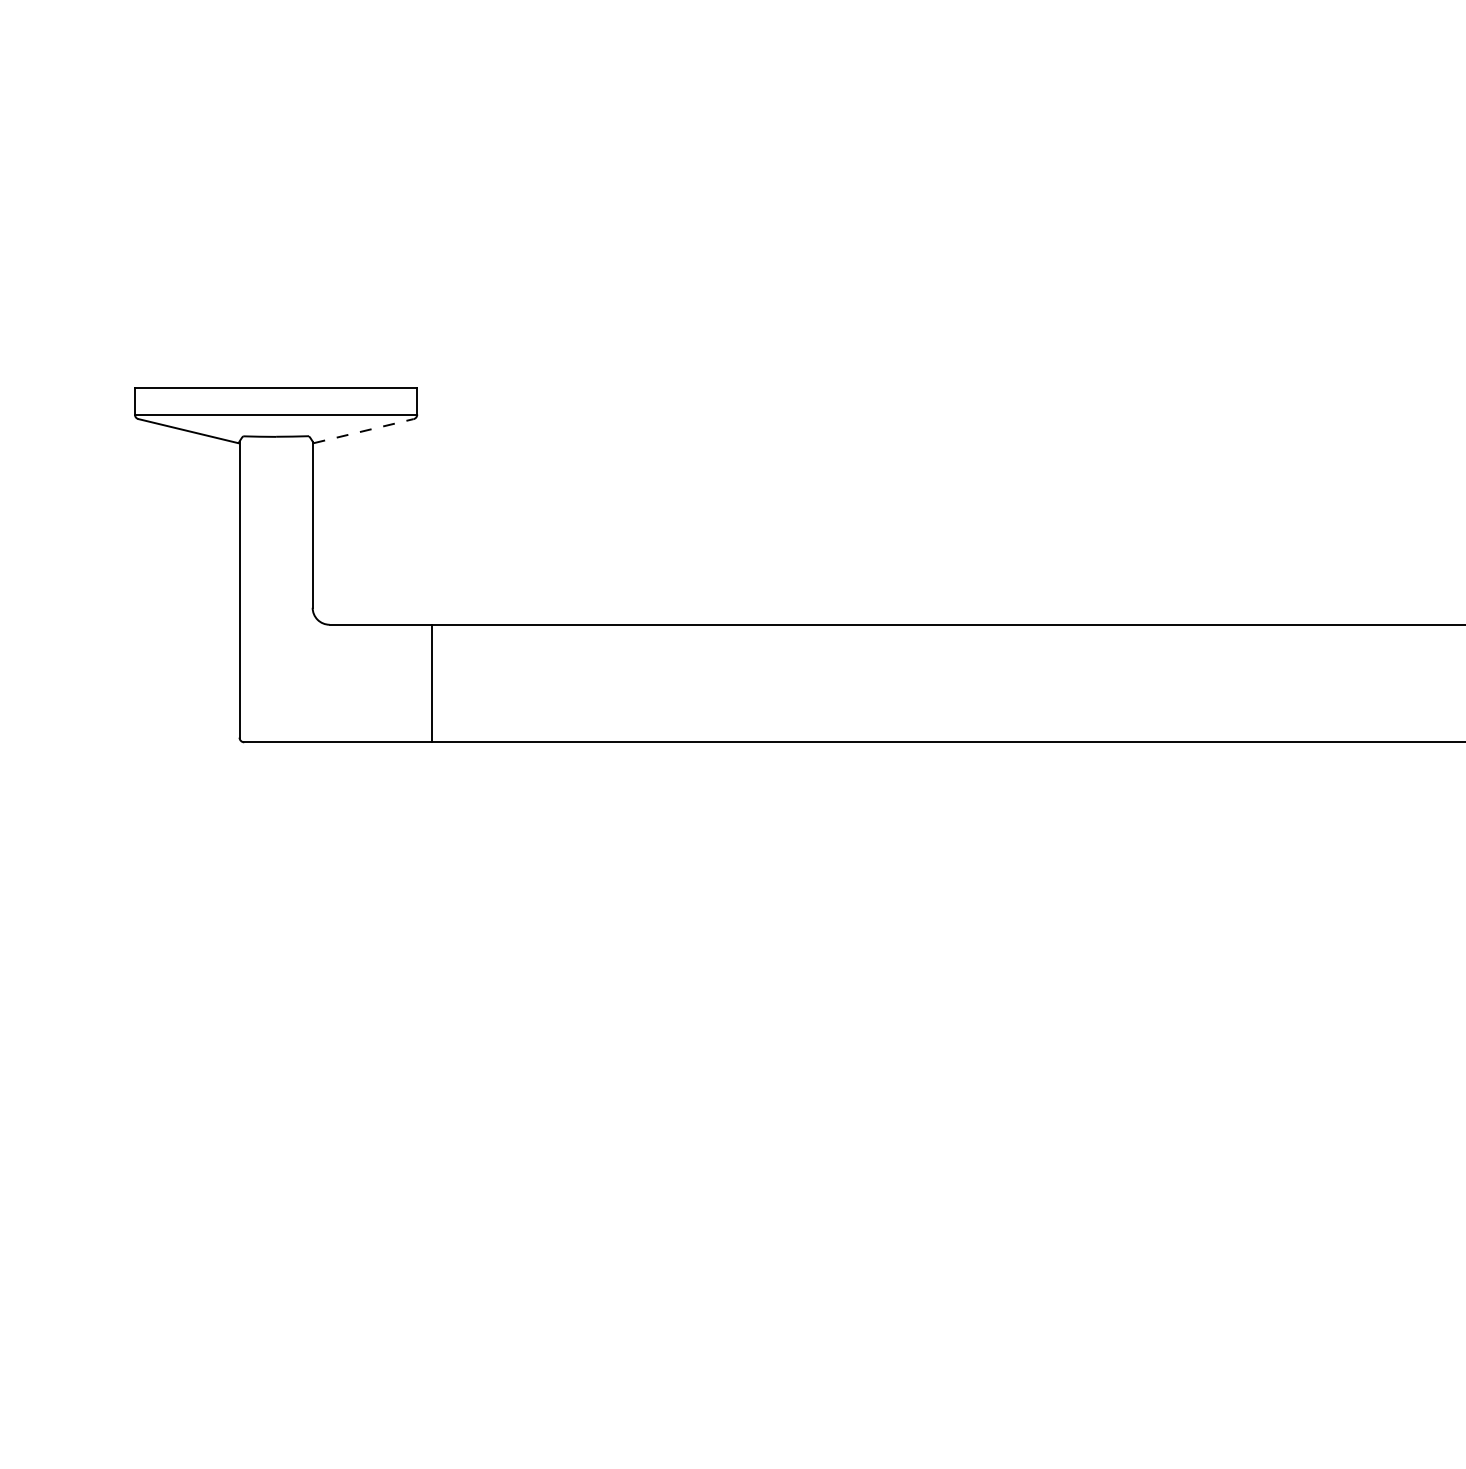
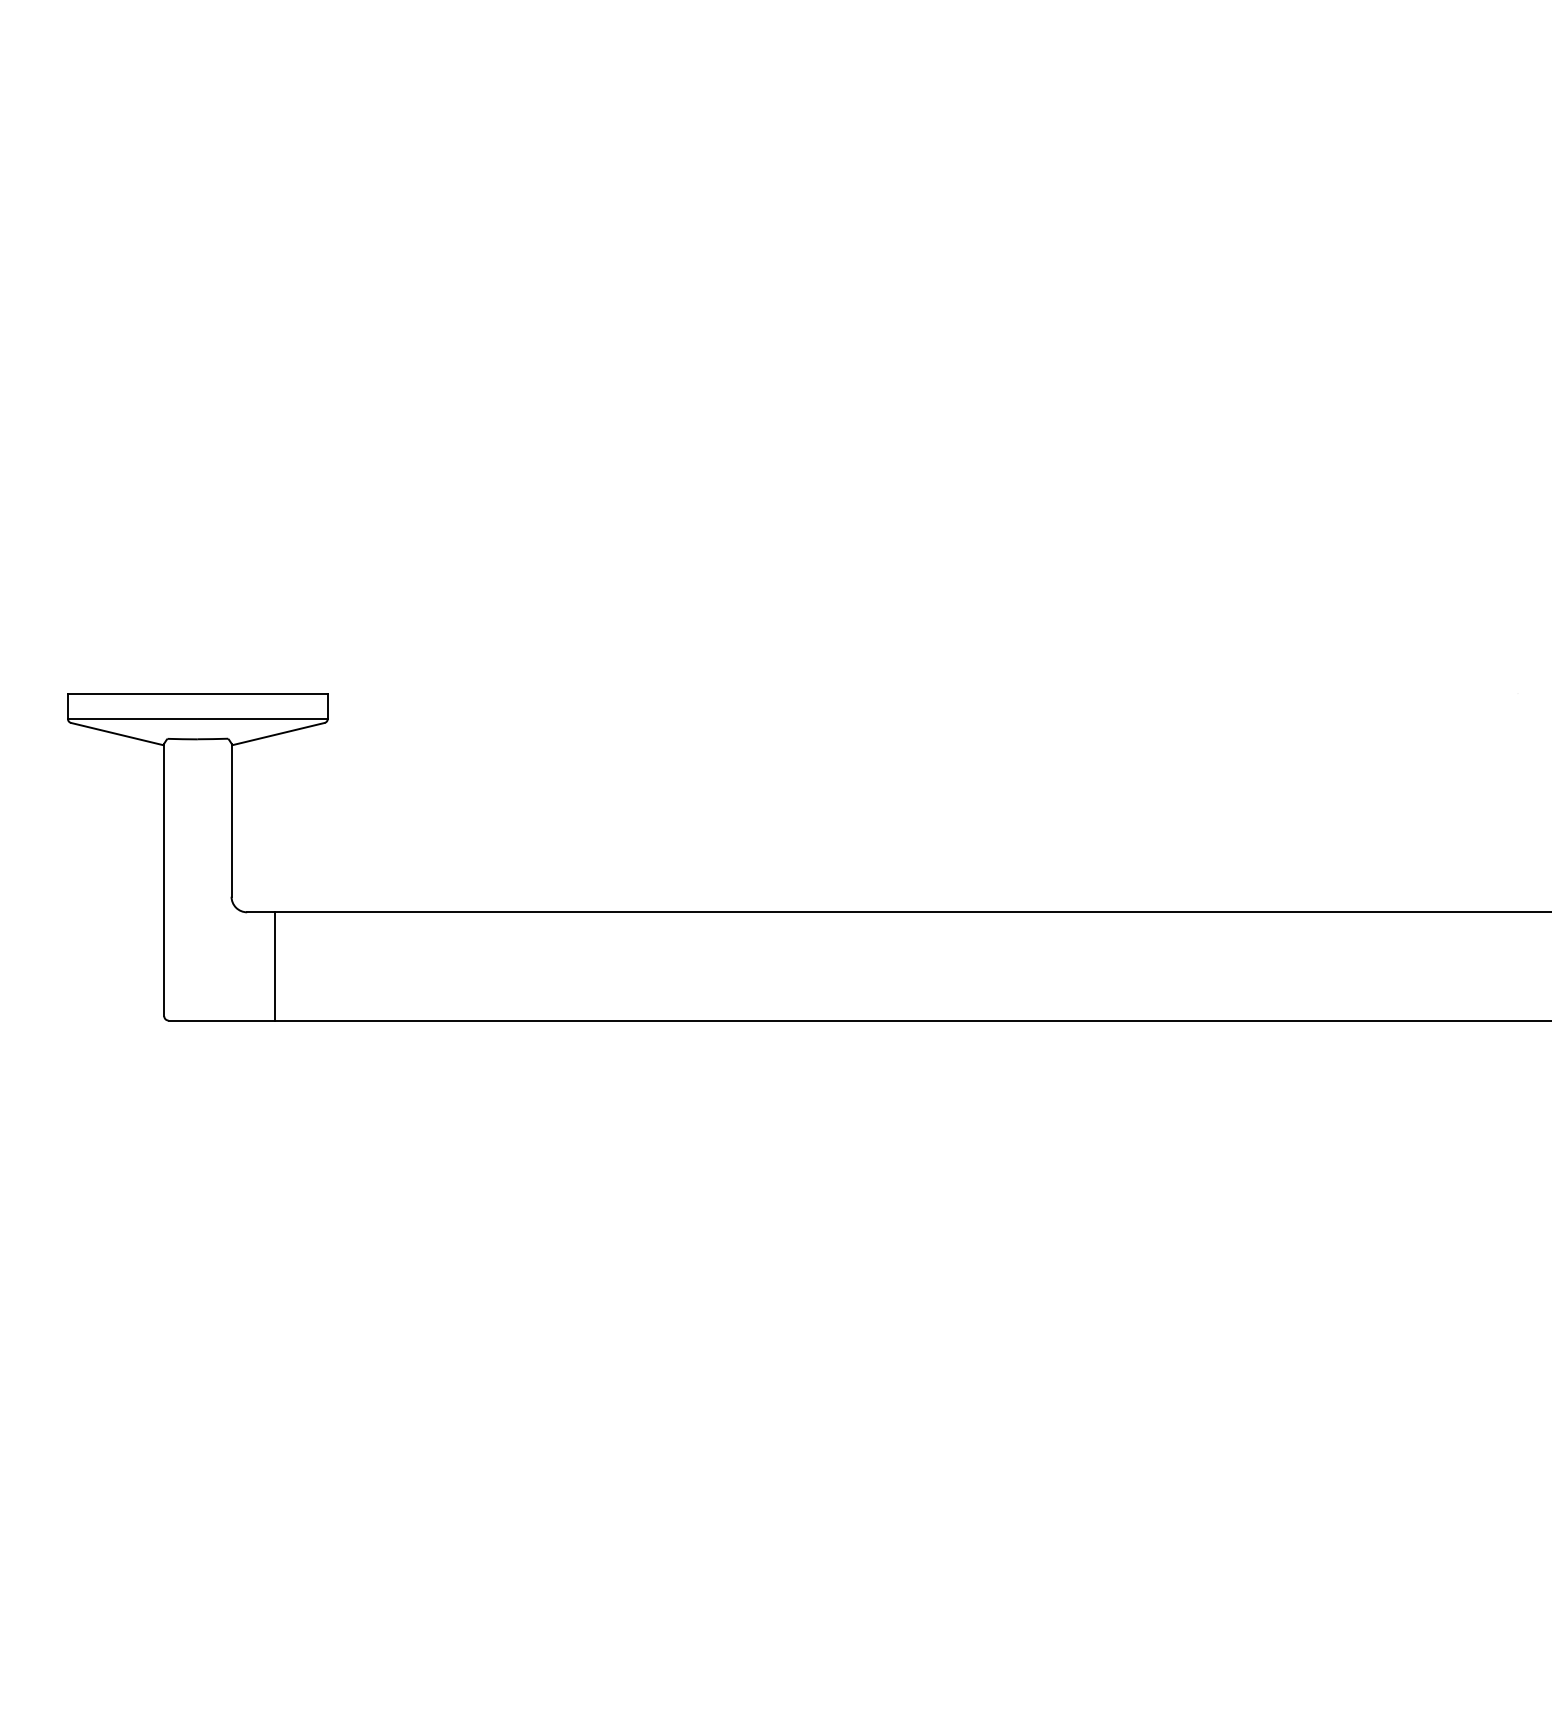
line: (363, 431) -> (278, 734), dashed -> solid
line: (432, 683) -> (275, 966), moved

